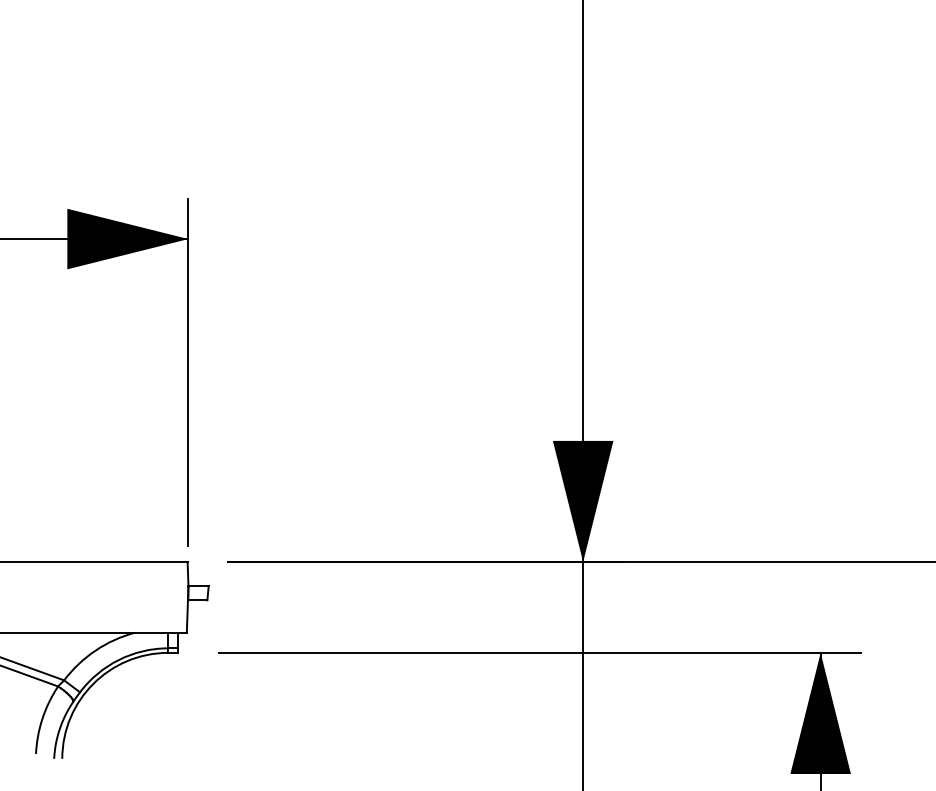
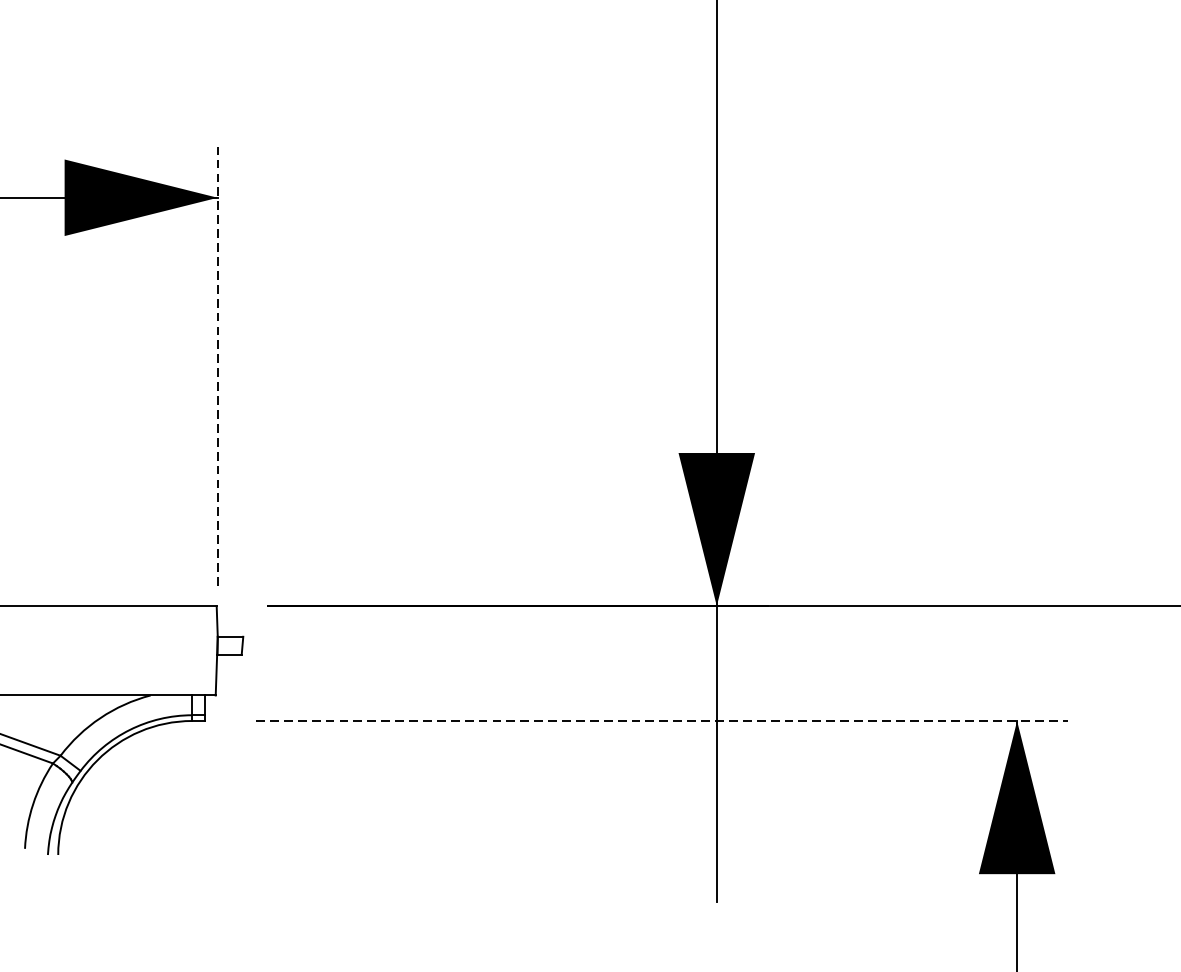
line: (188, 372) -> (217, 366), solid -> dashed
line: (540, 652) -> (662, 720), solid -> dashed

